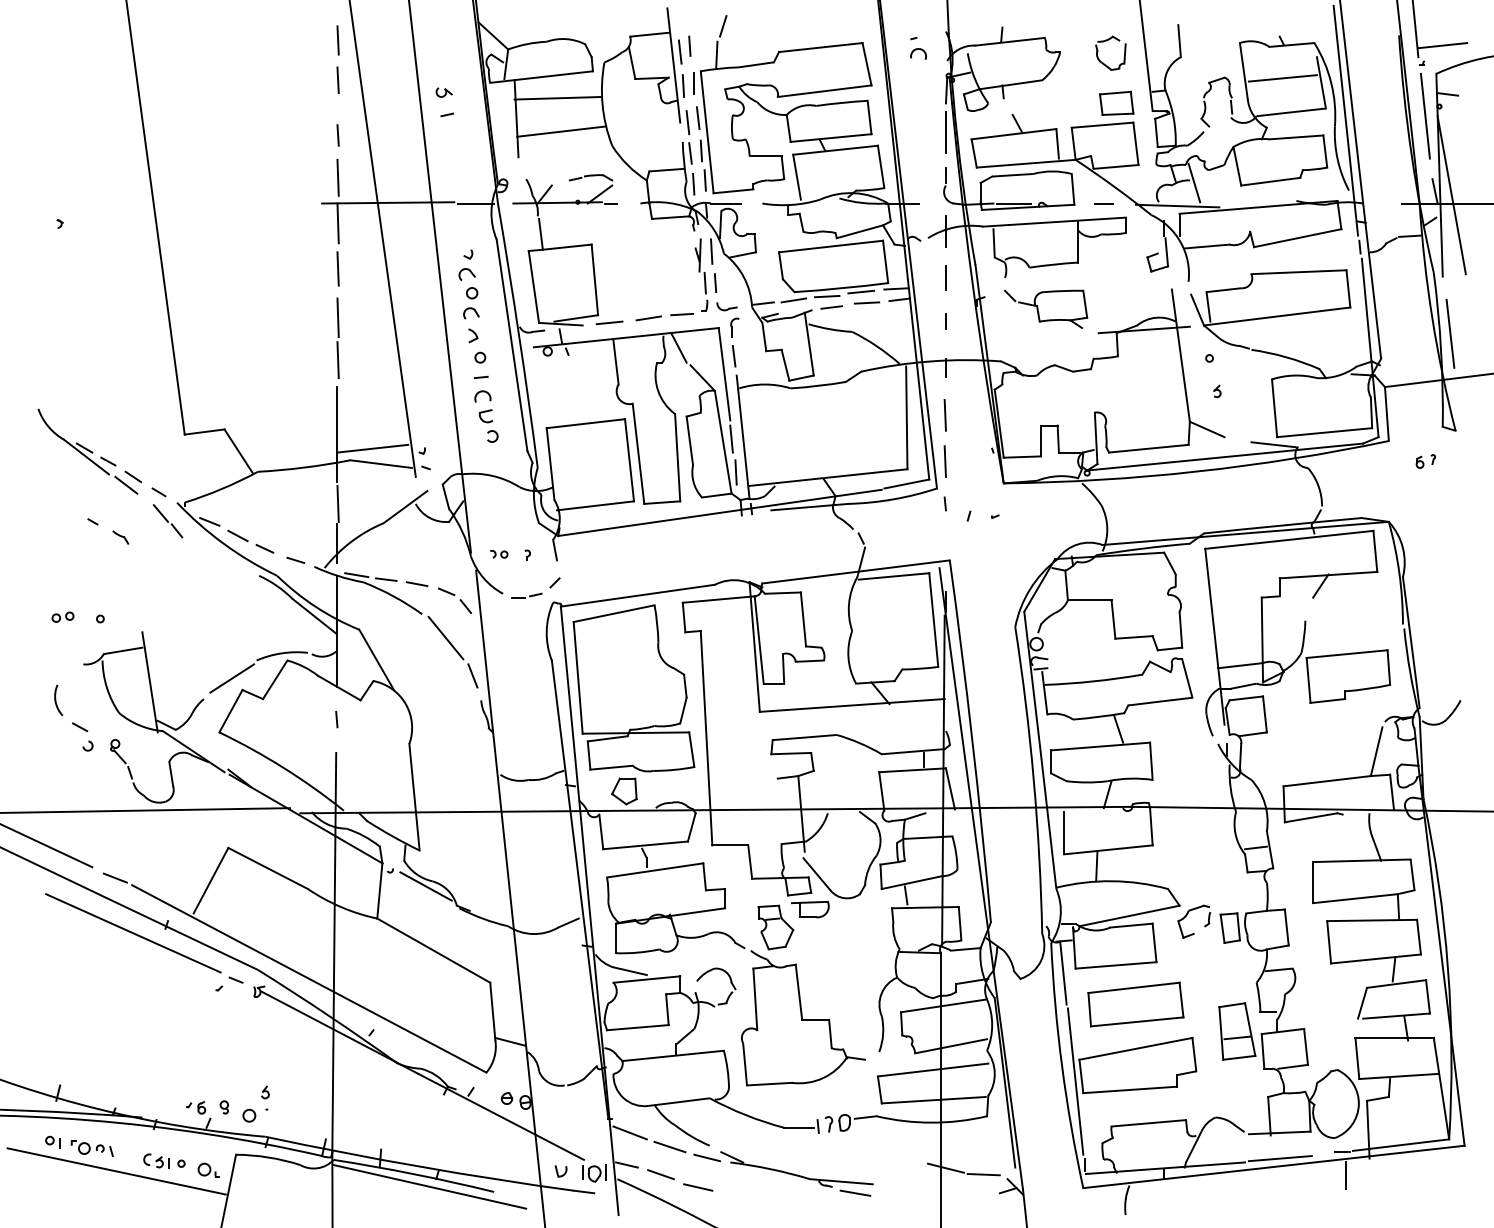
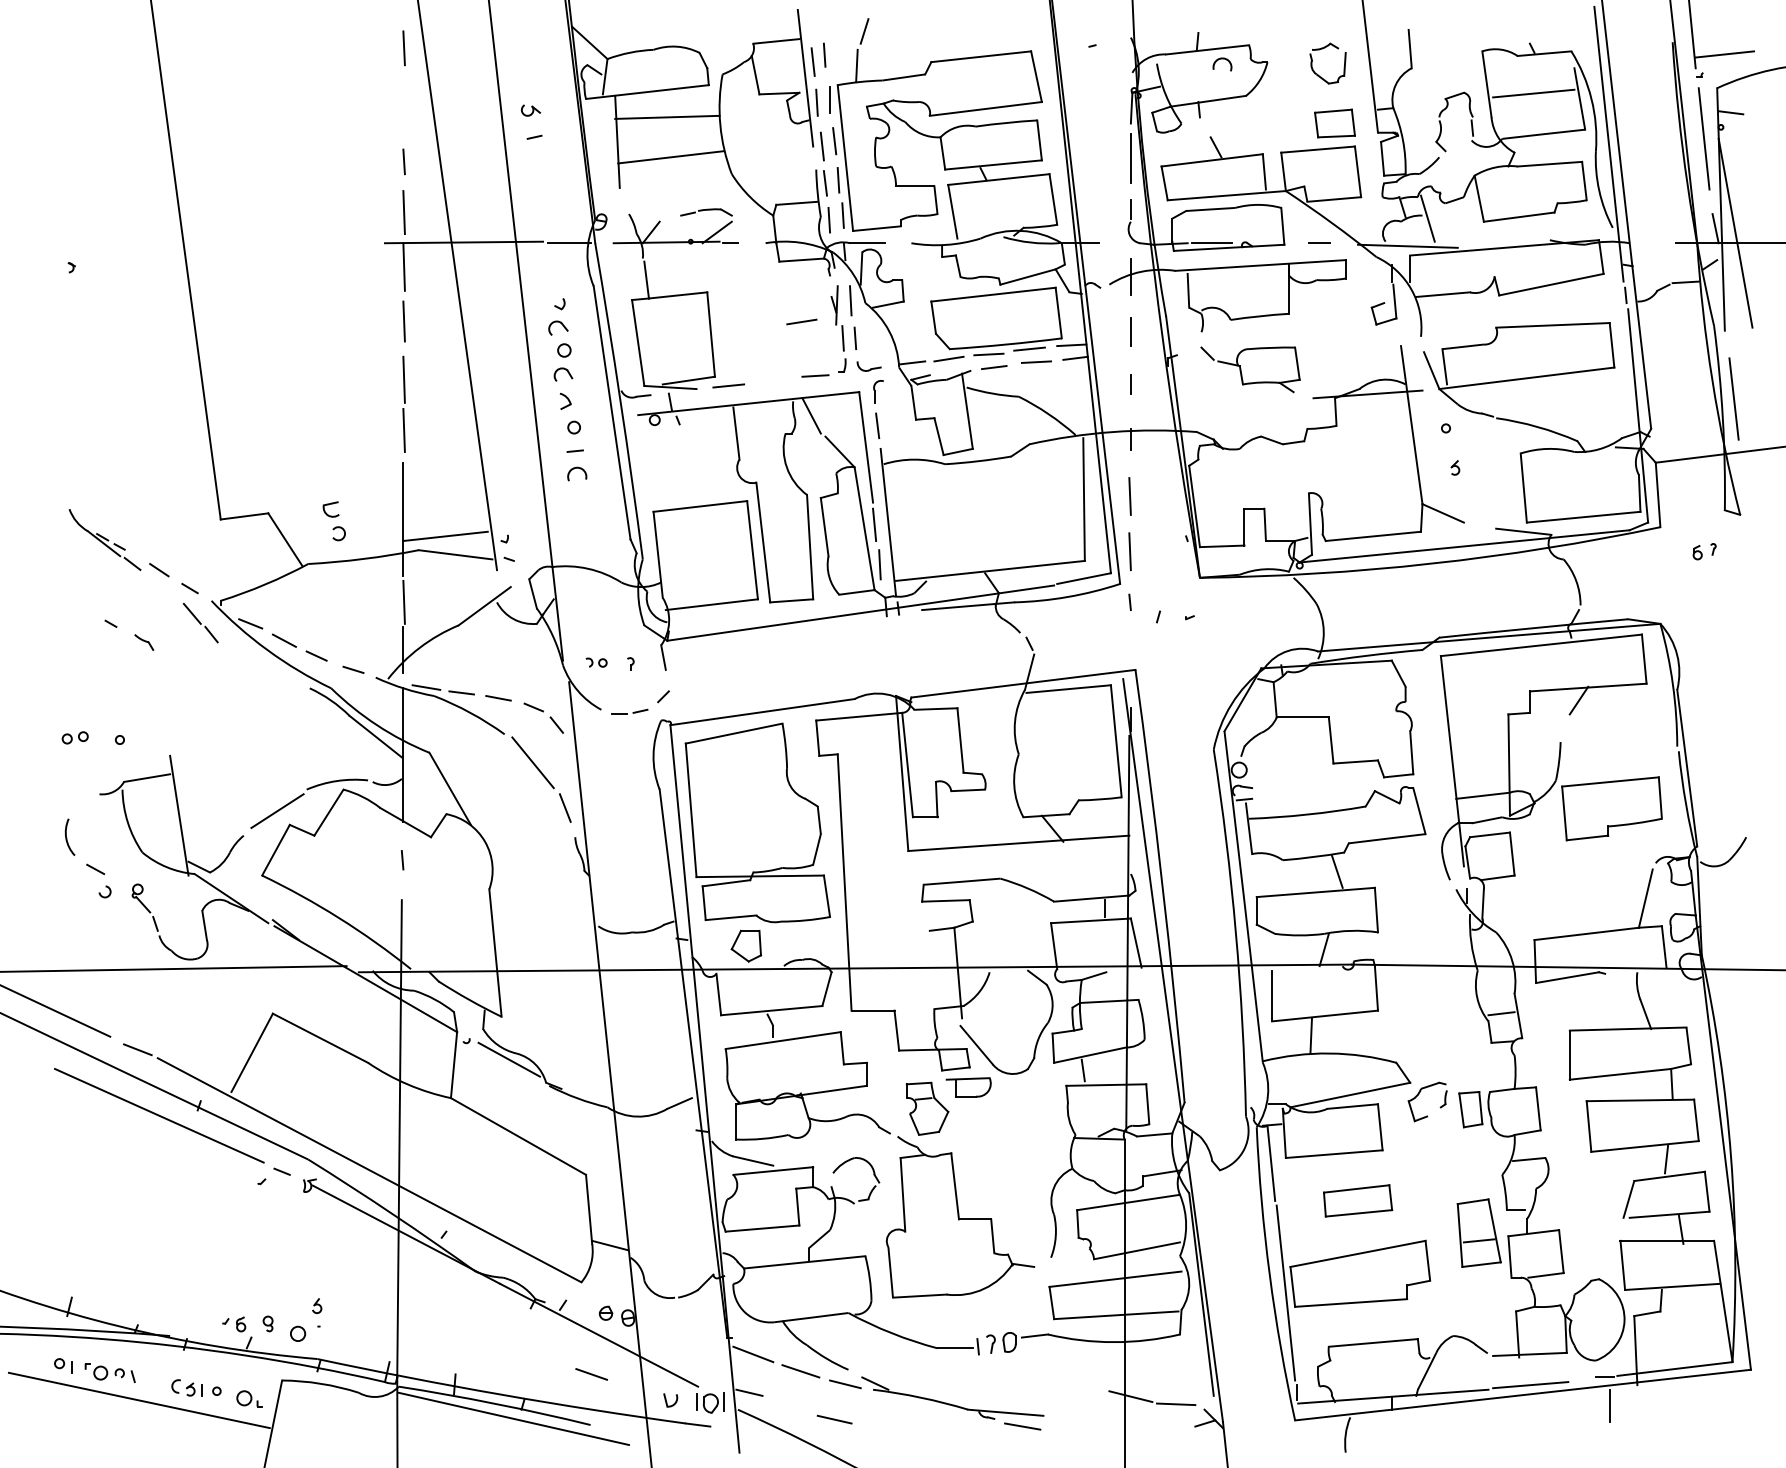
arc: (916, 50) -> (1219, 60), moved
line: (337, 79) -> (403, 94), removed
line: (648, 318) -> (801, 322), moved
part: (488, 425) -> (334, 520), moved
part: (87, 451) -> (104, 539), size x0.6
part: (1135, 1004) -> (1357, 1200), size x0.6
line: (660, 1174) -> (591, 1374), moved

